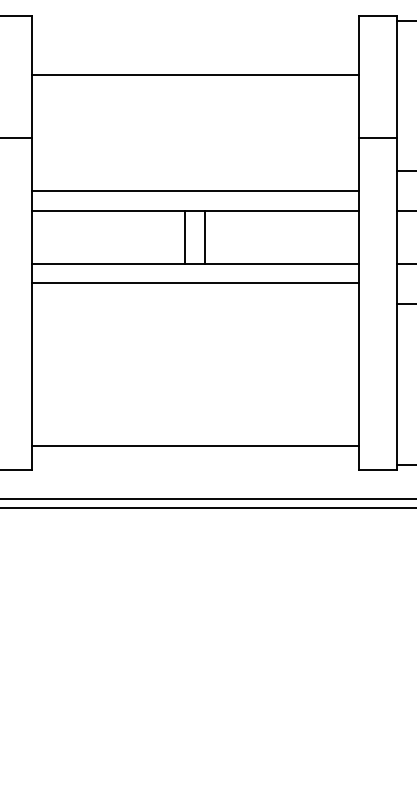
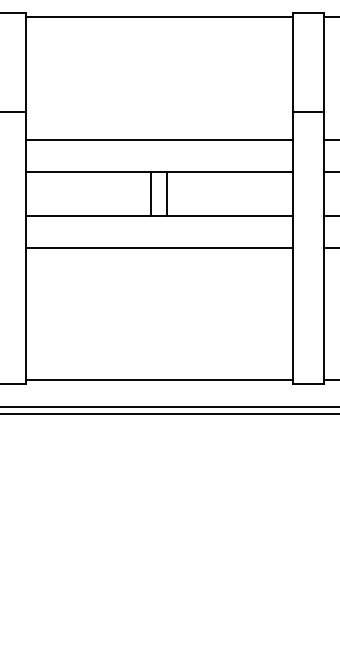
line: (194, 75) -> (158, 17), moved
line: (194, 190) -> (158, 139), moved
line: (194, 283) -> (158, 248), moved
line: (194, 445) -> (158, 379), moved

